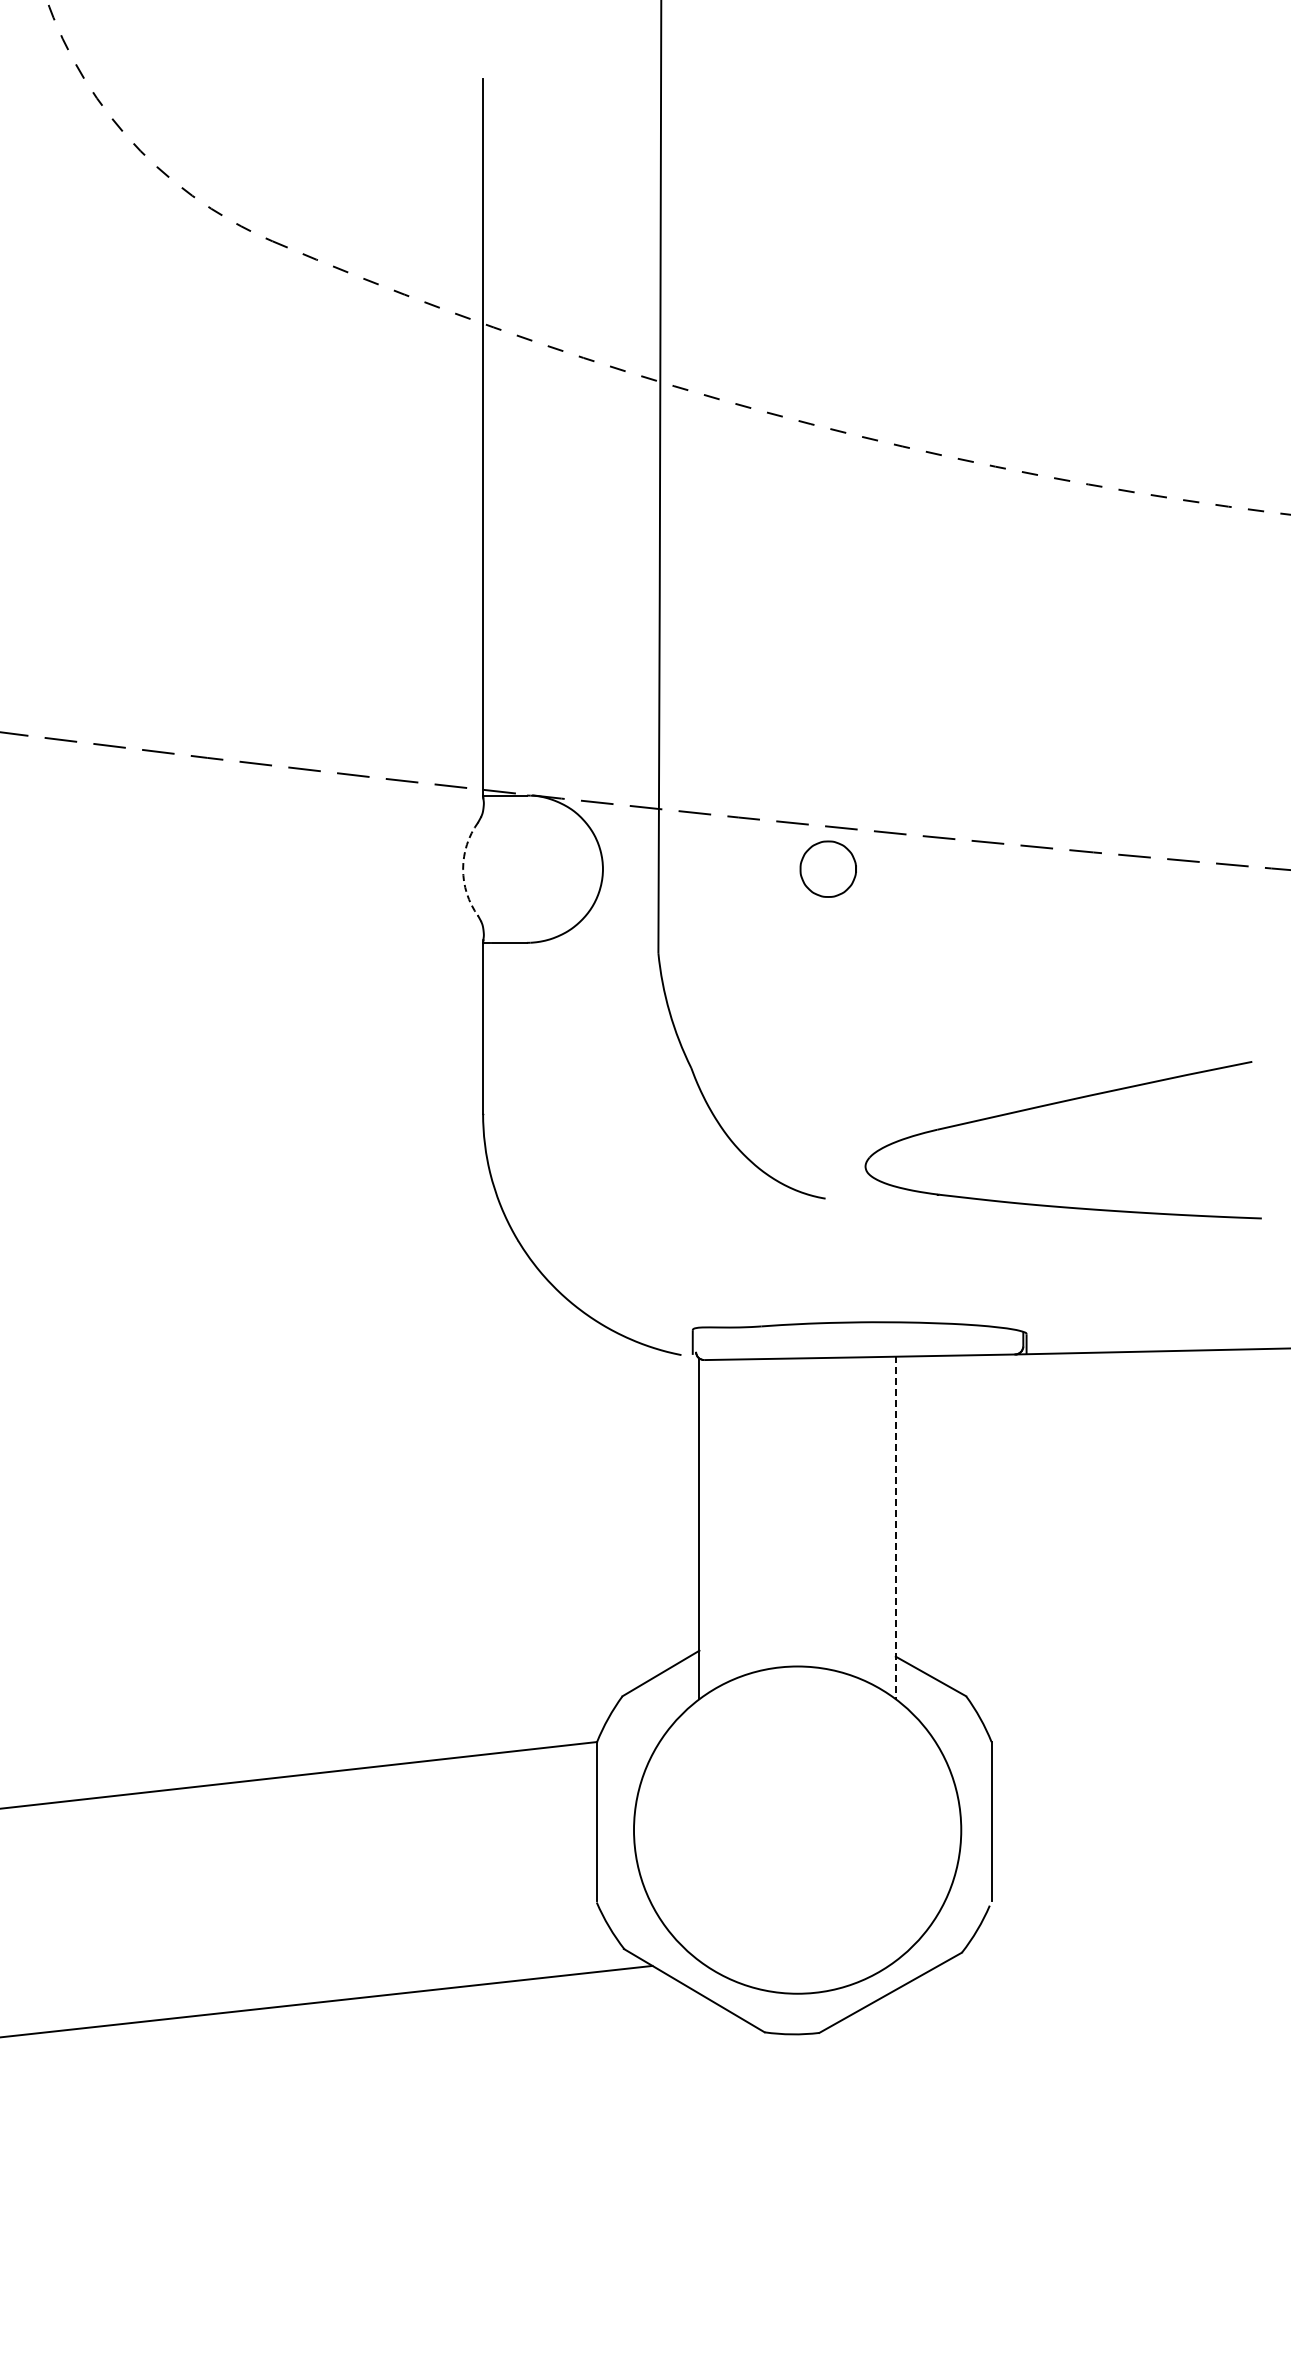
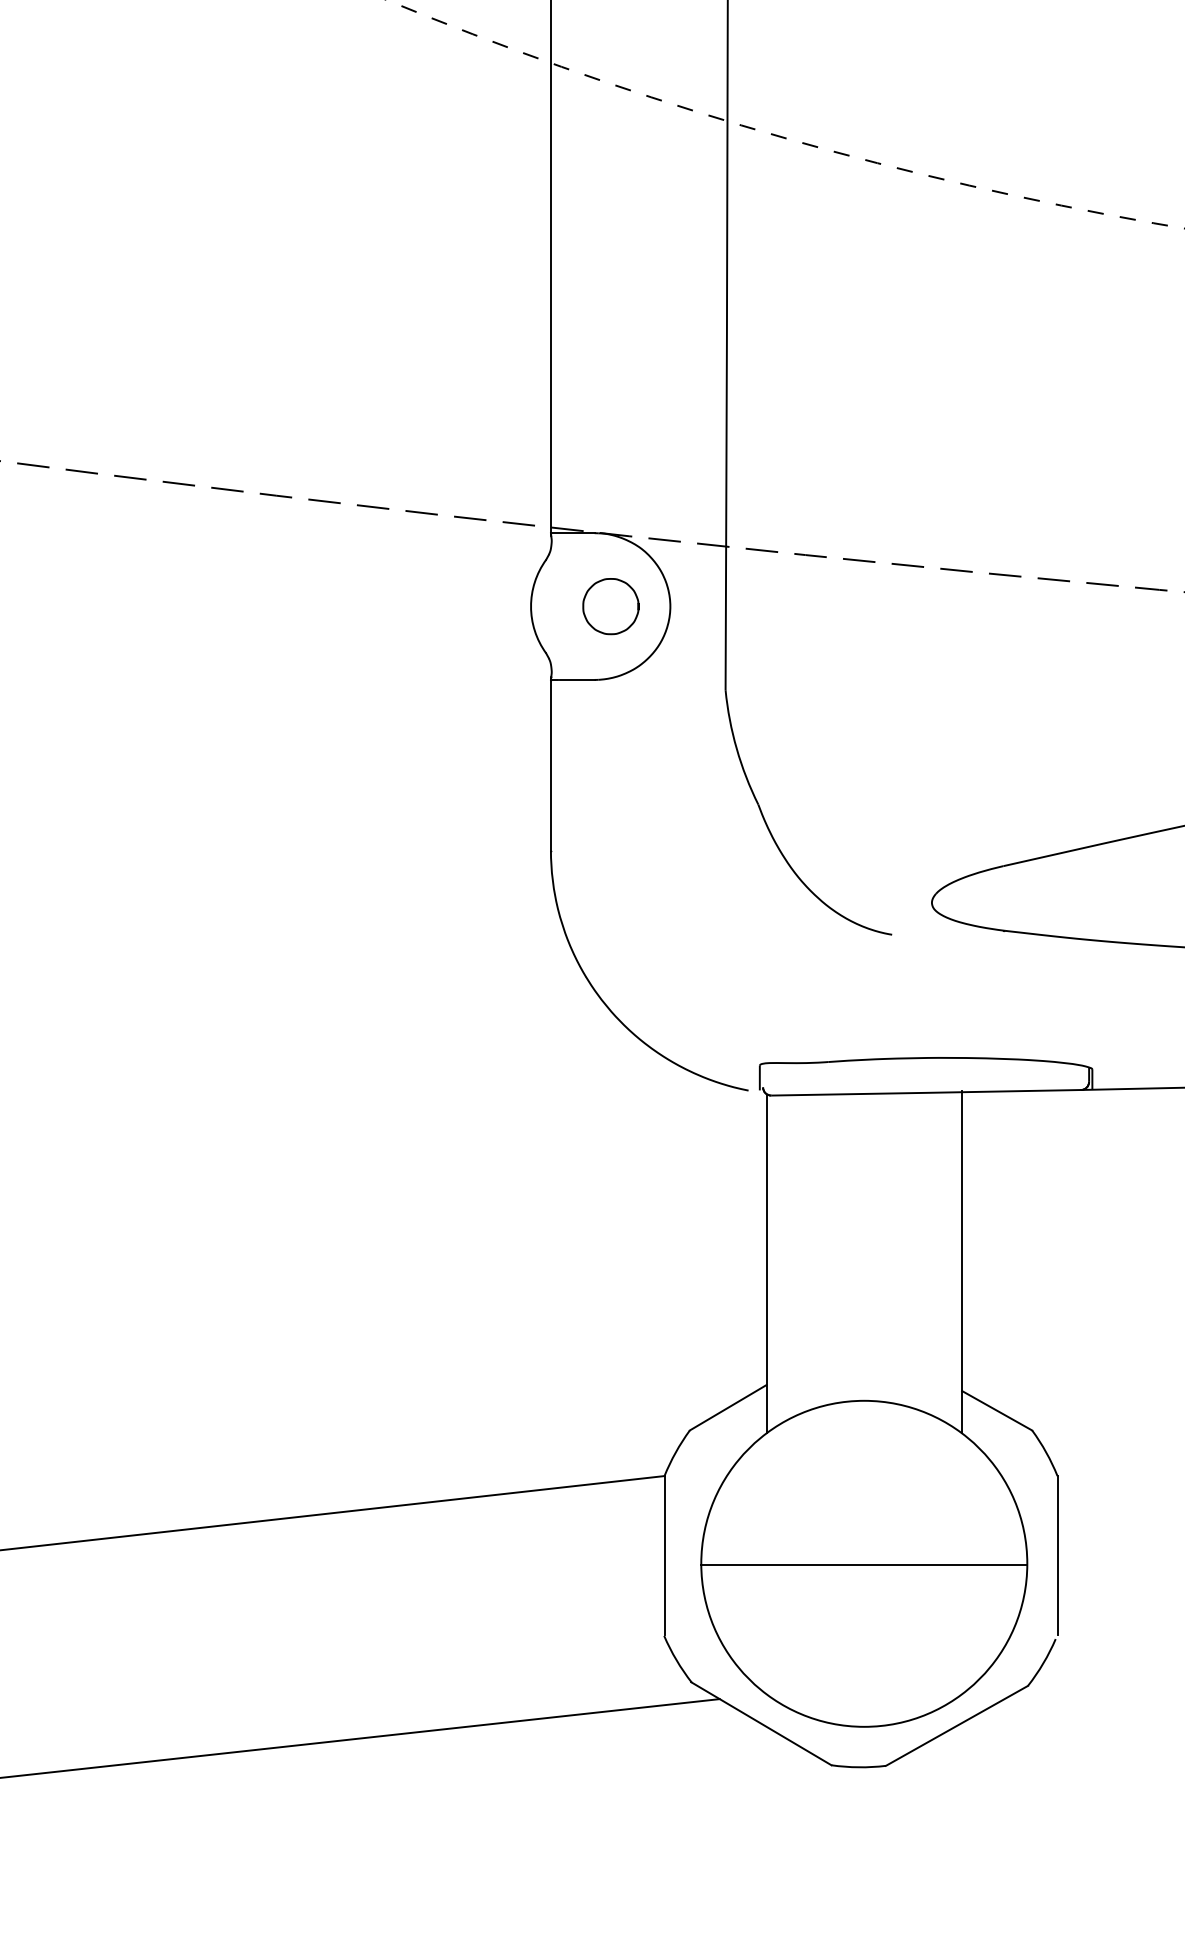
curve: (809, 850) -> (592, 587), moved
arc: (463, 869) -> (531, 606), dashed -> solid
line: (895, 1527) -> (961, 1262), dashed -> solid
line: (797, 1831) -> (864, 1565), added

